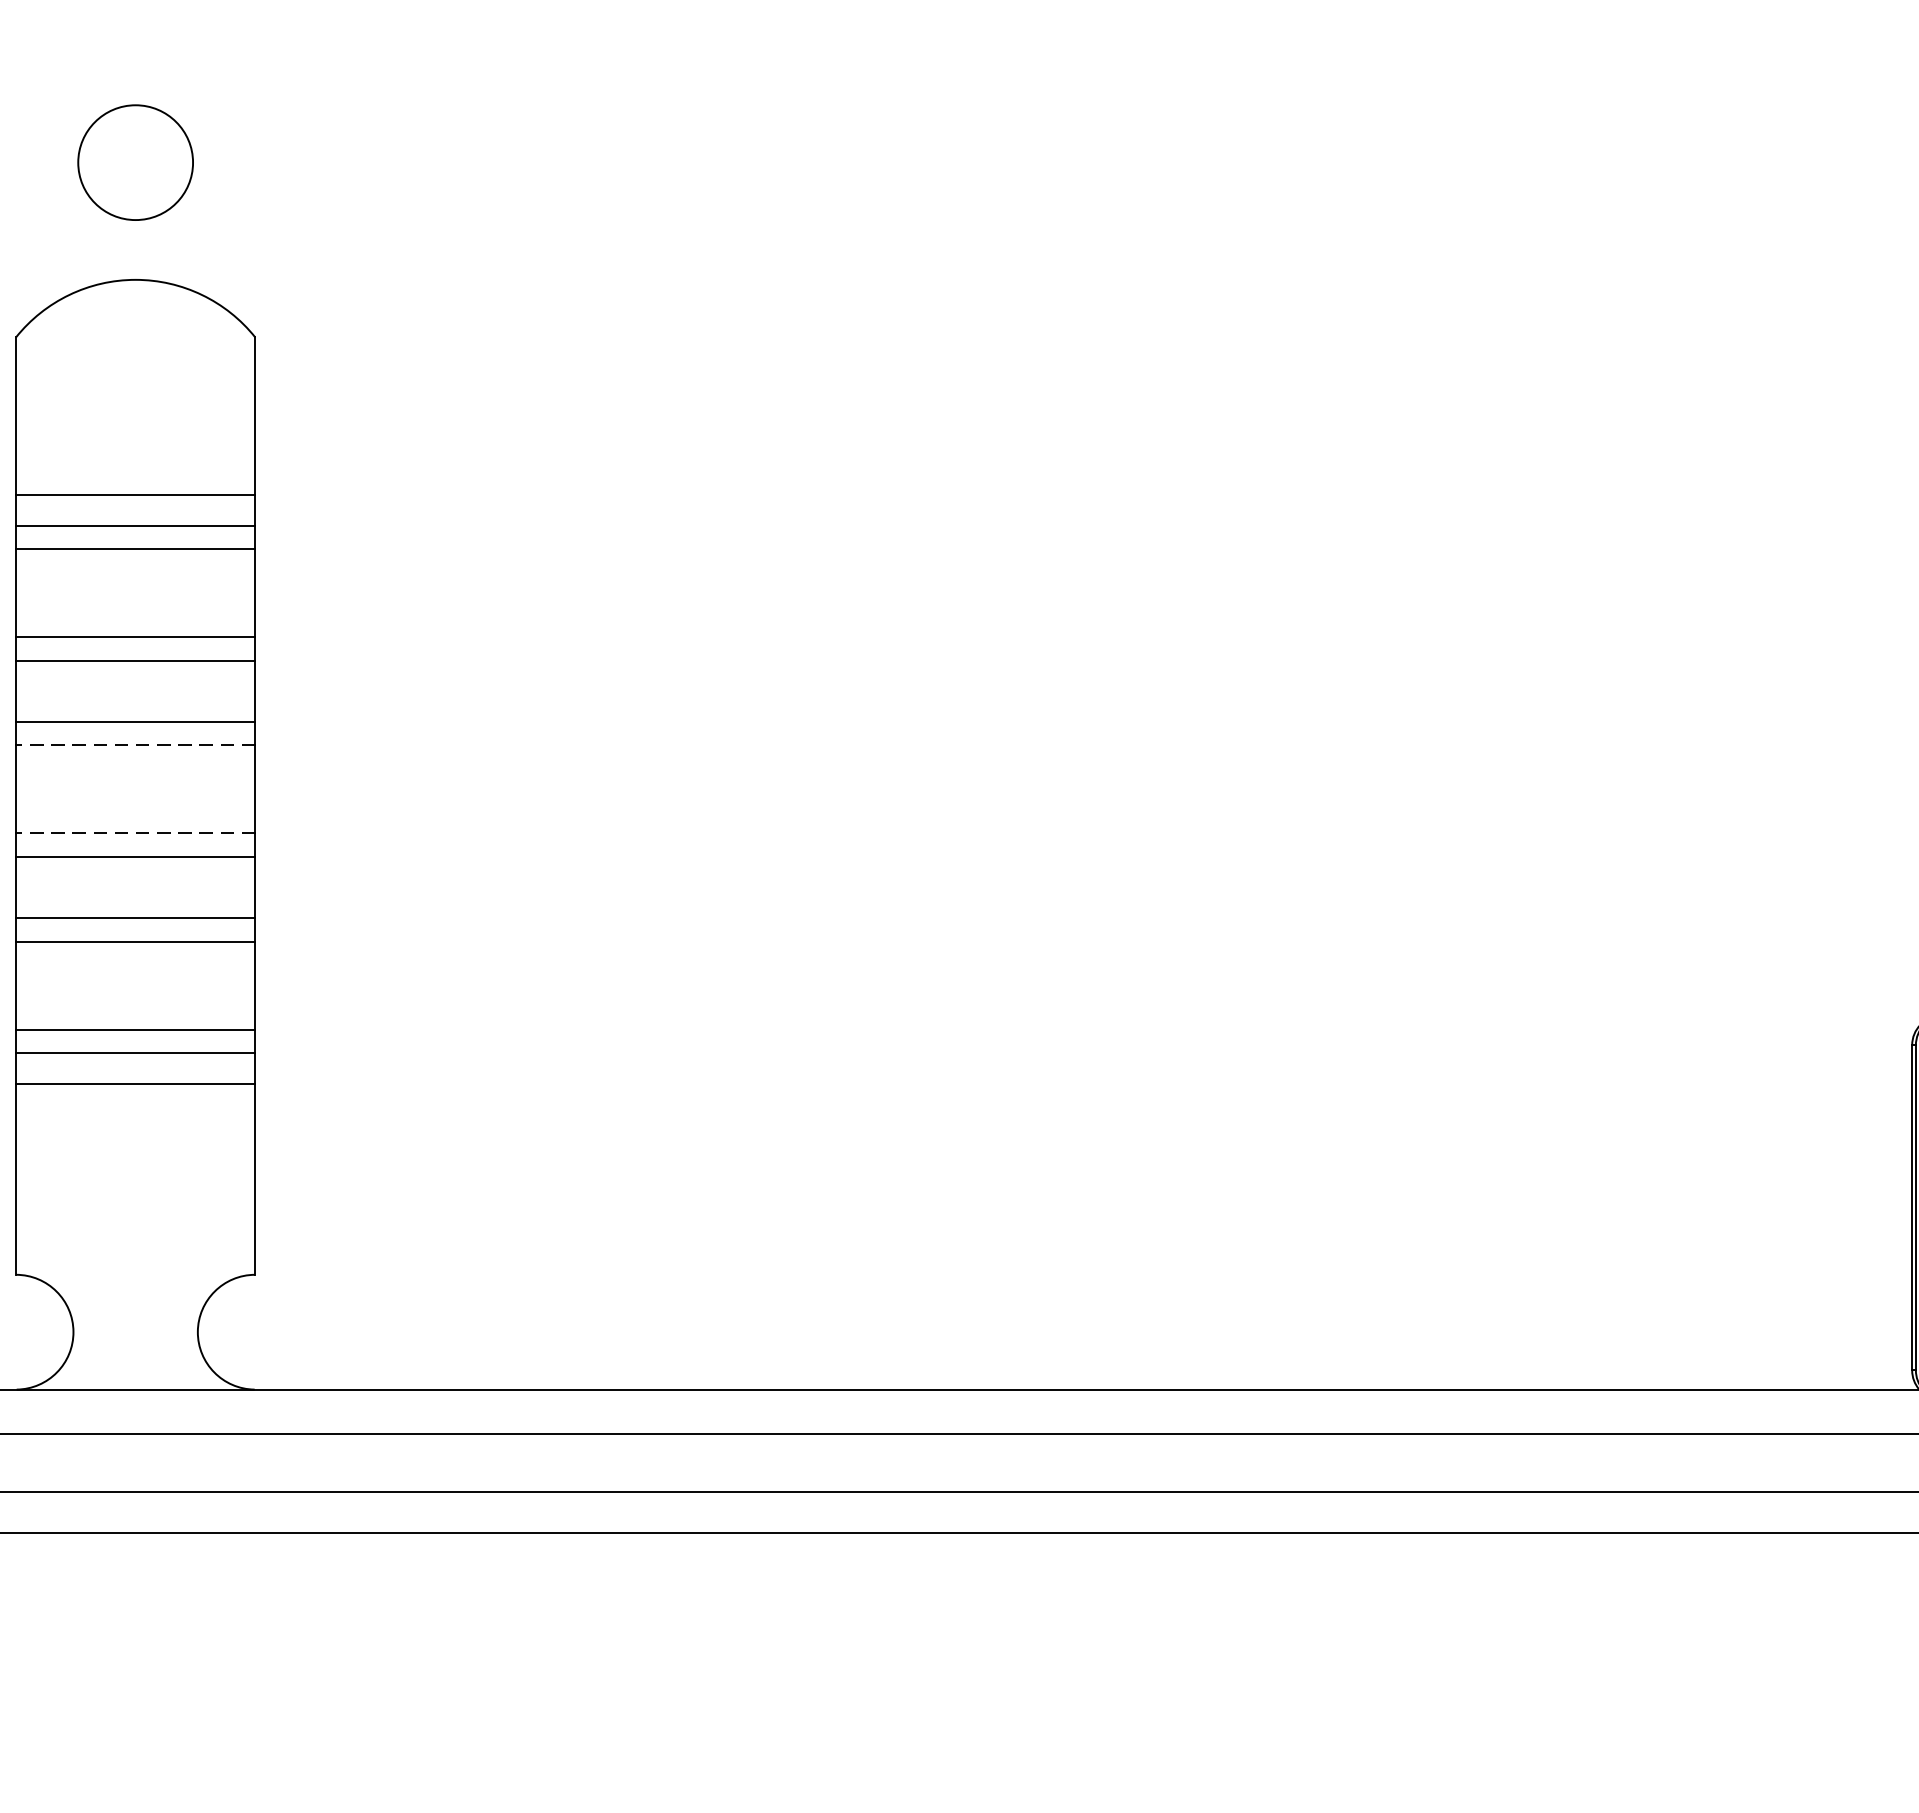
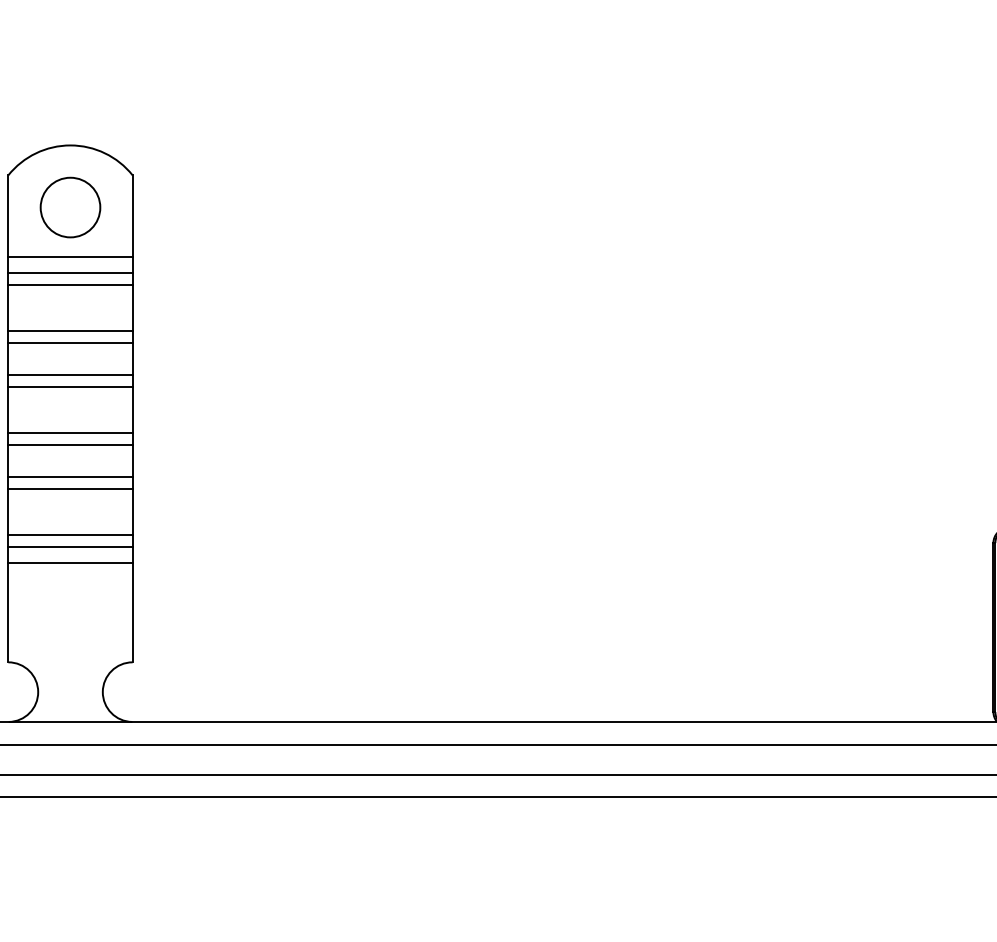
circle: (135, 162) -> (70, 207), moved
line: (135, 745) -> (70, 387), dashed -> solid
line: (135, 834) -> (70, 433), dashed -> solid

